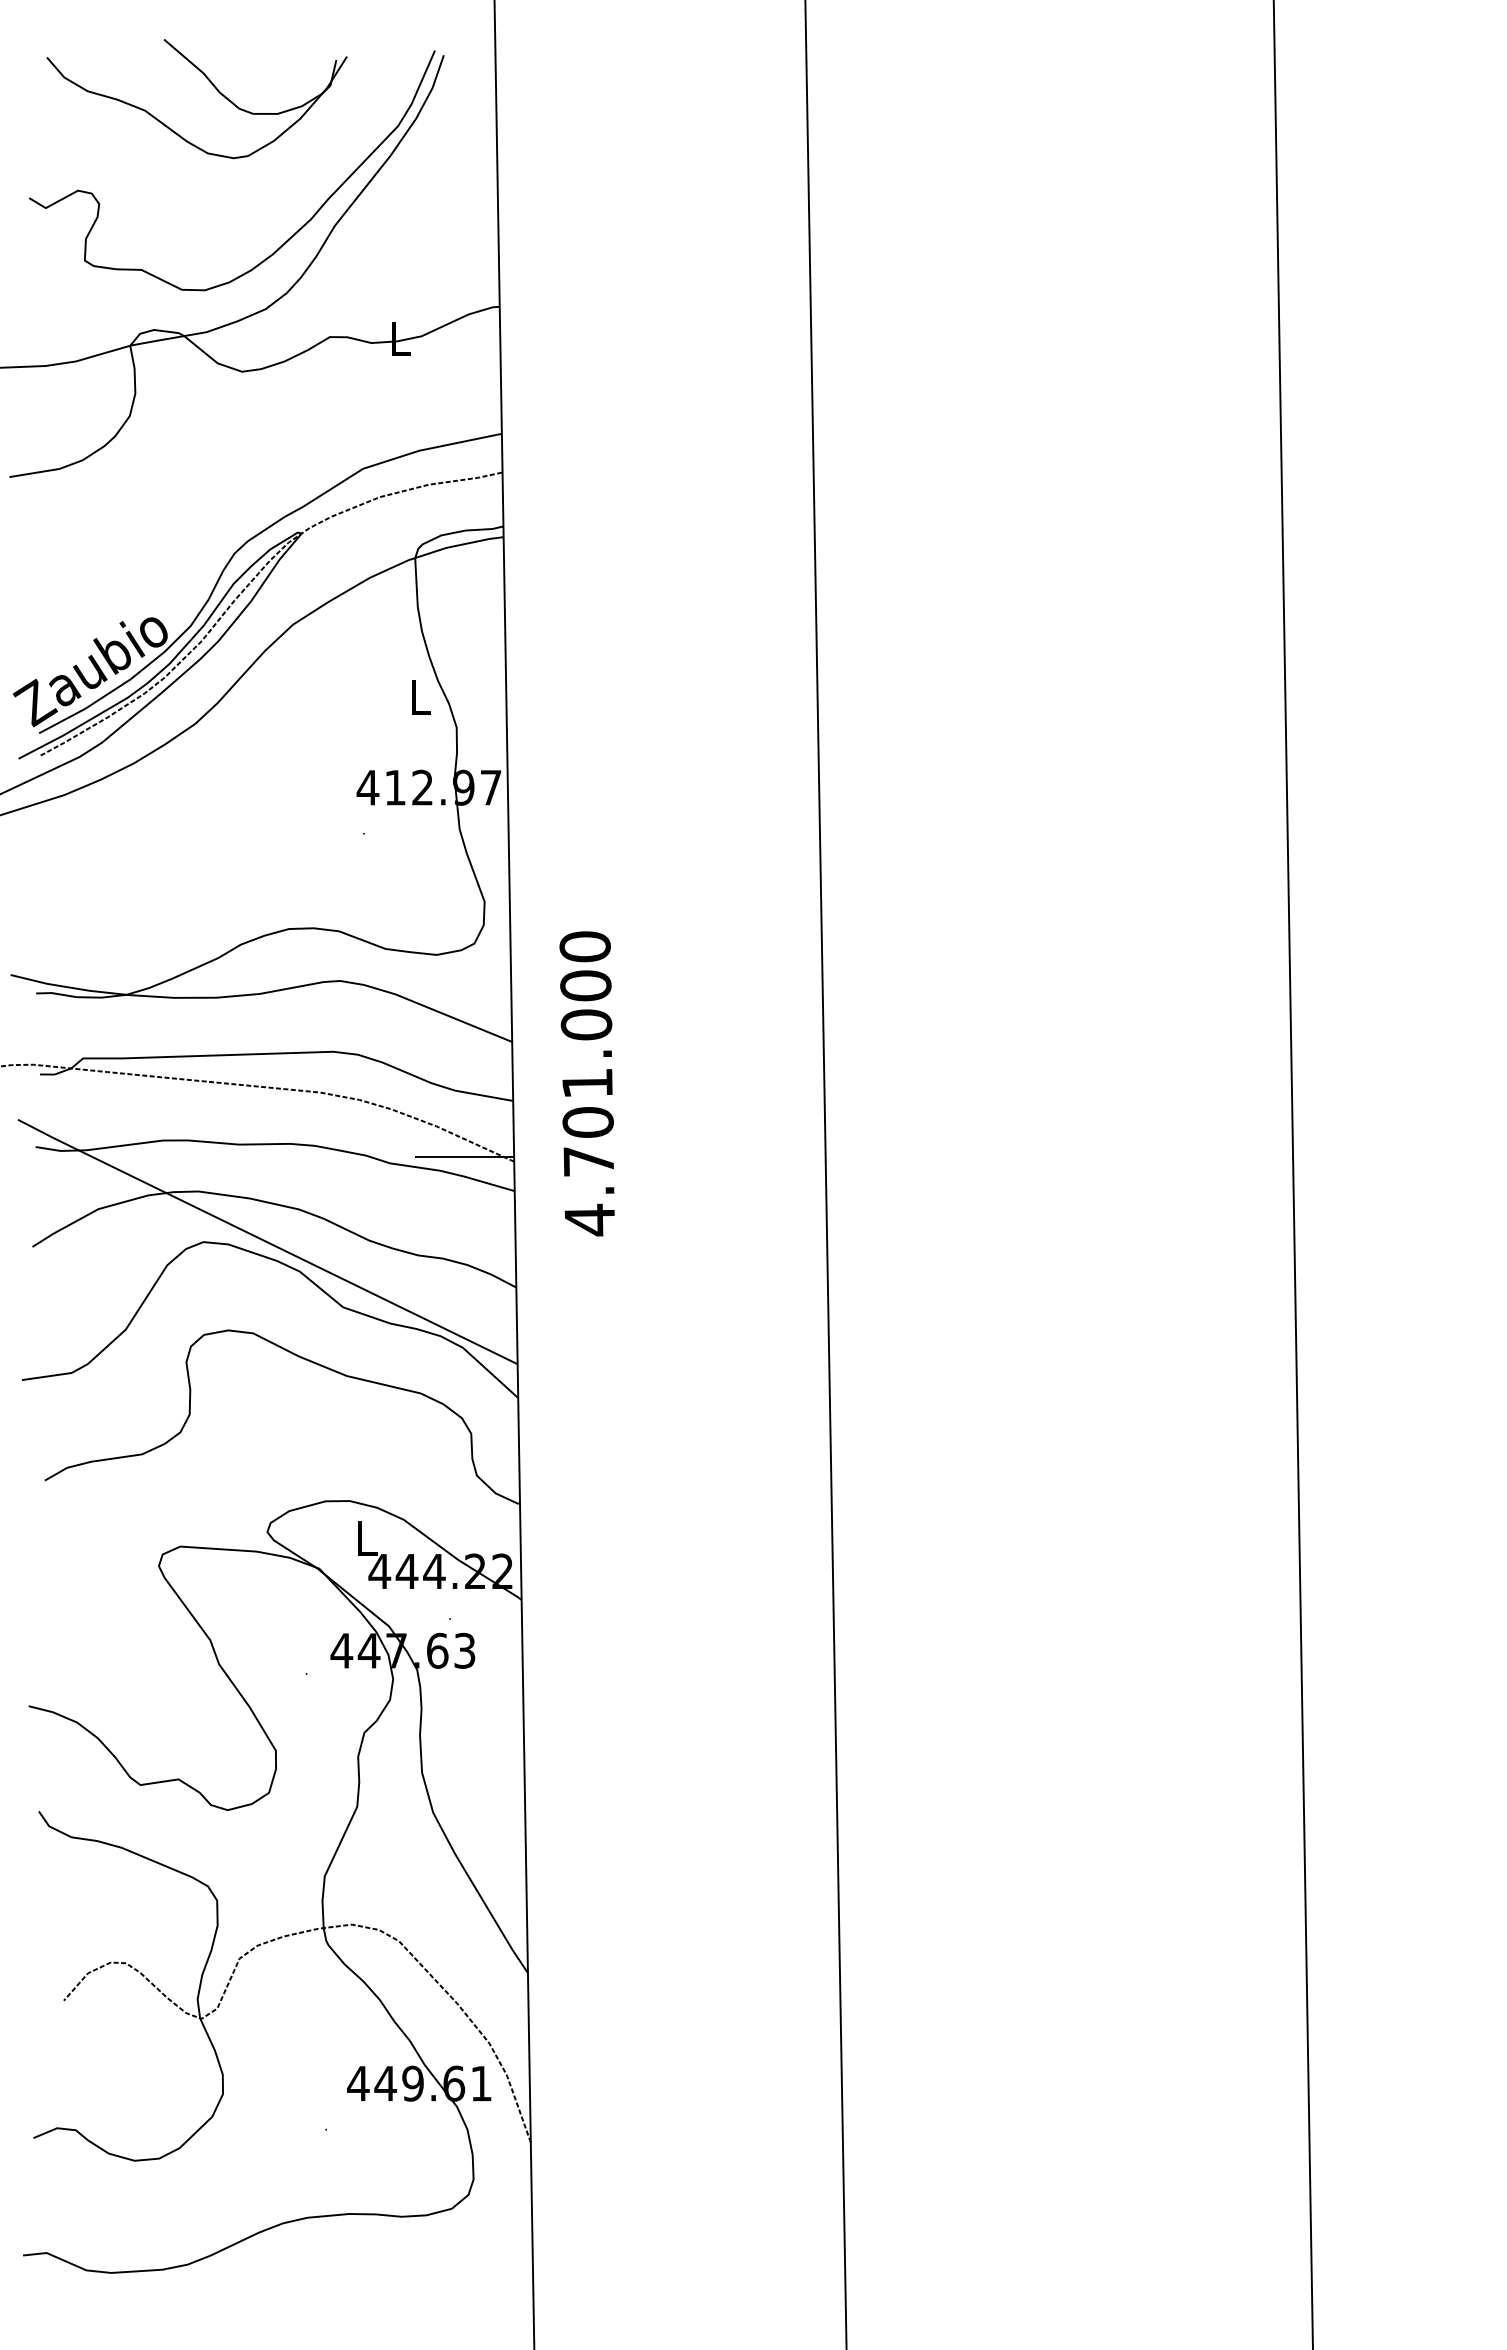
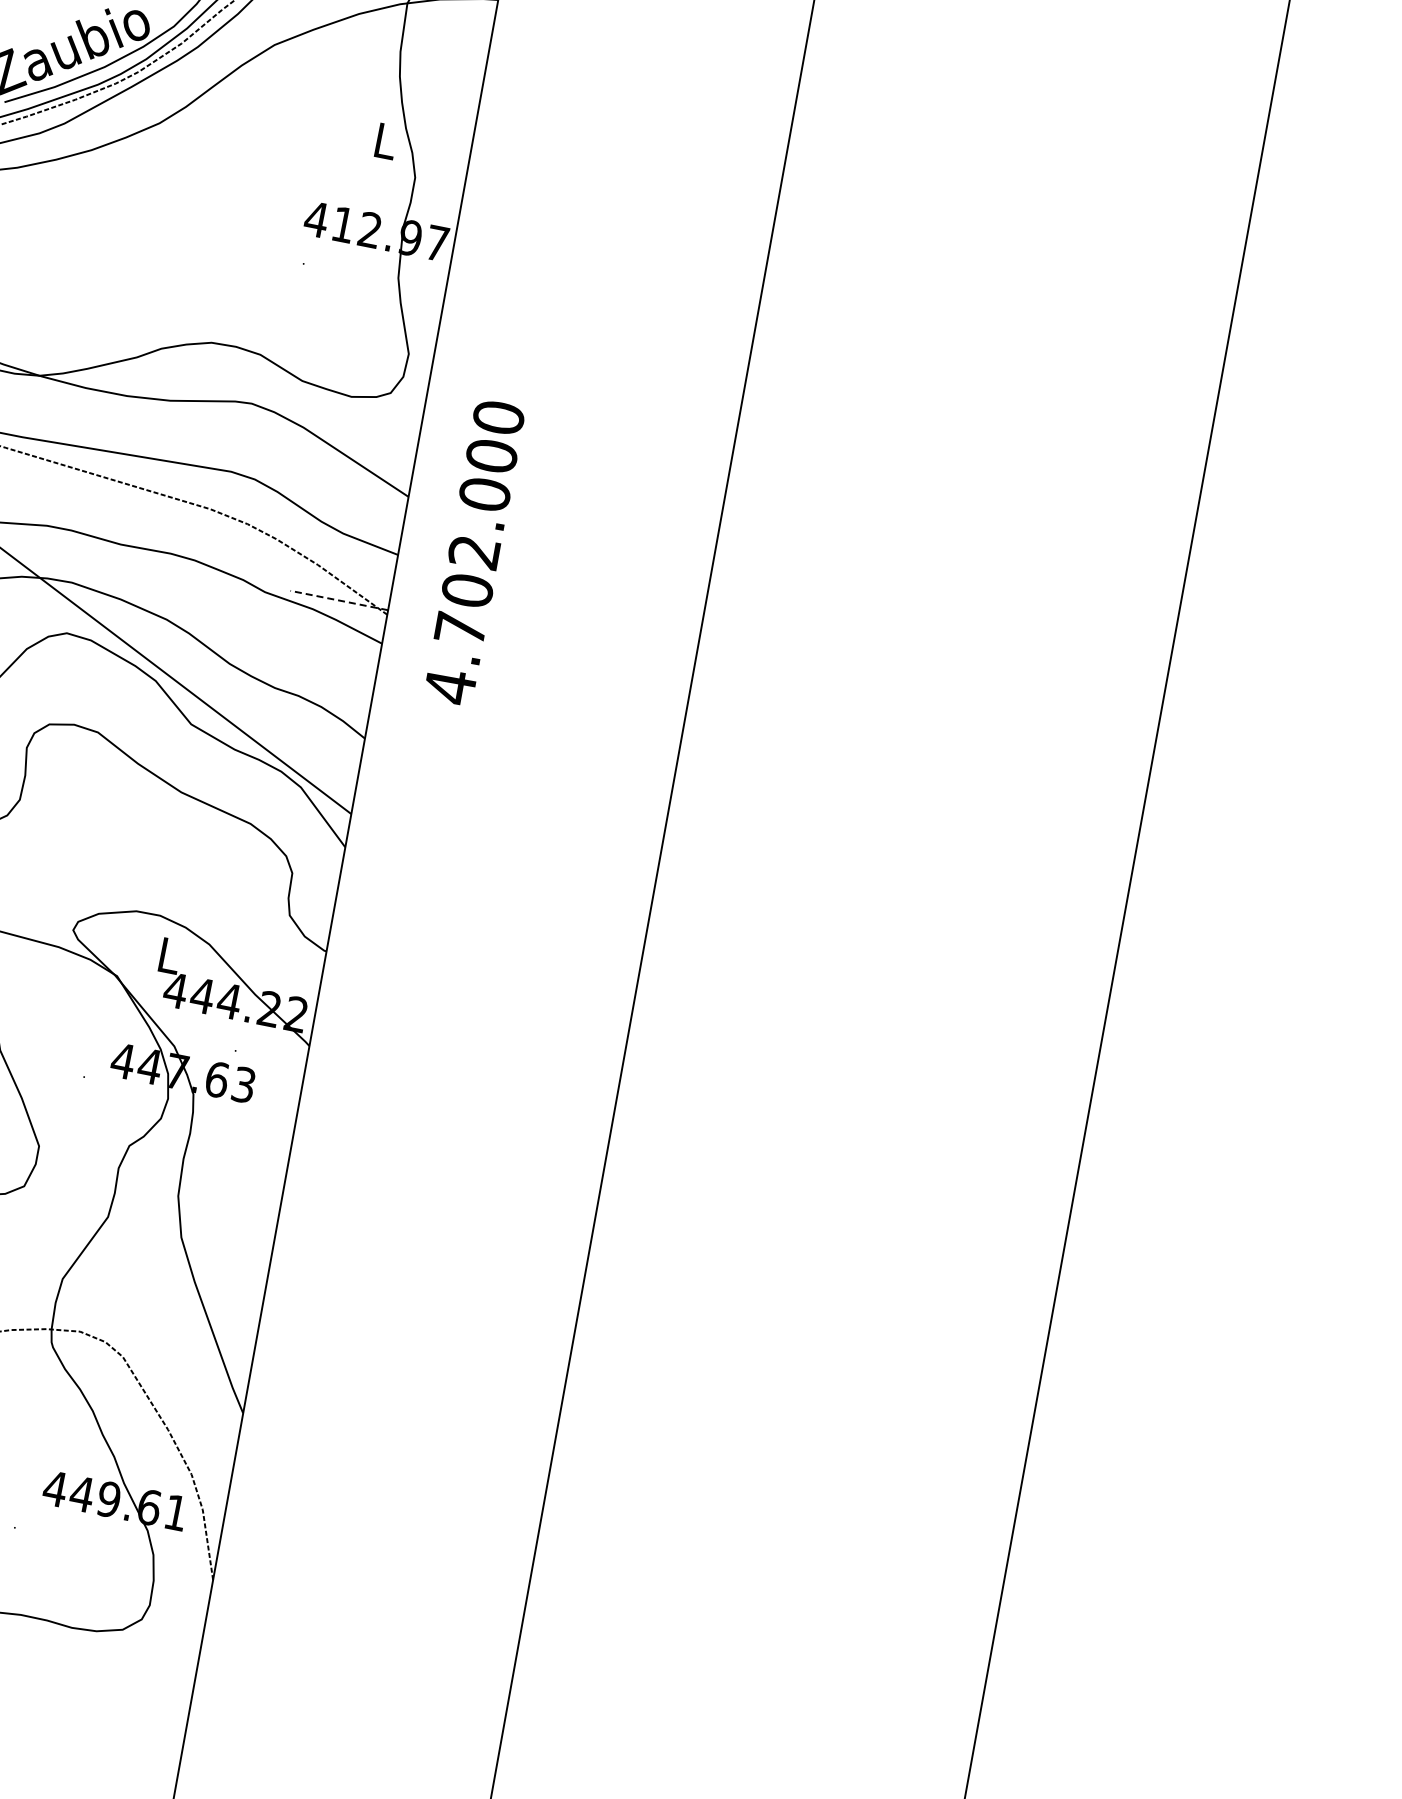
text: (586, 1083) -> (473, 552), 4.701.000 -> 4.702.000
line: (464, 1157) -> (339, 600), solid -> dashed

